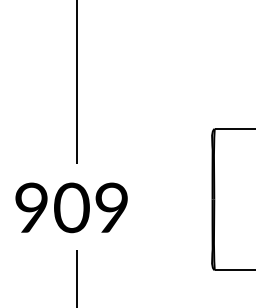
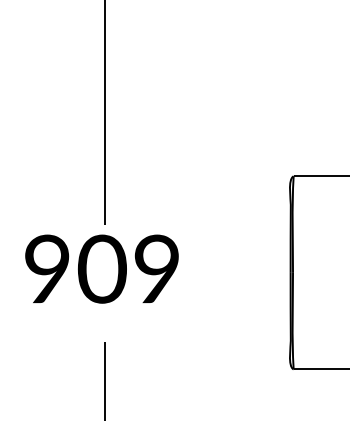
text: (71, 207) -> (101, 268), moved

